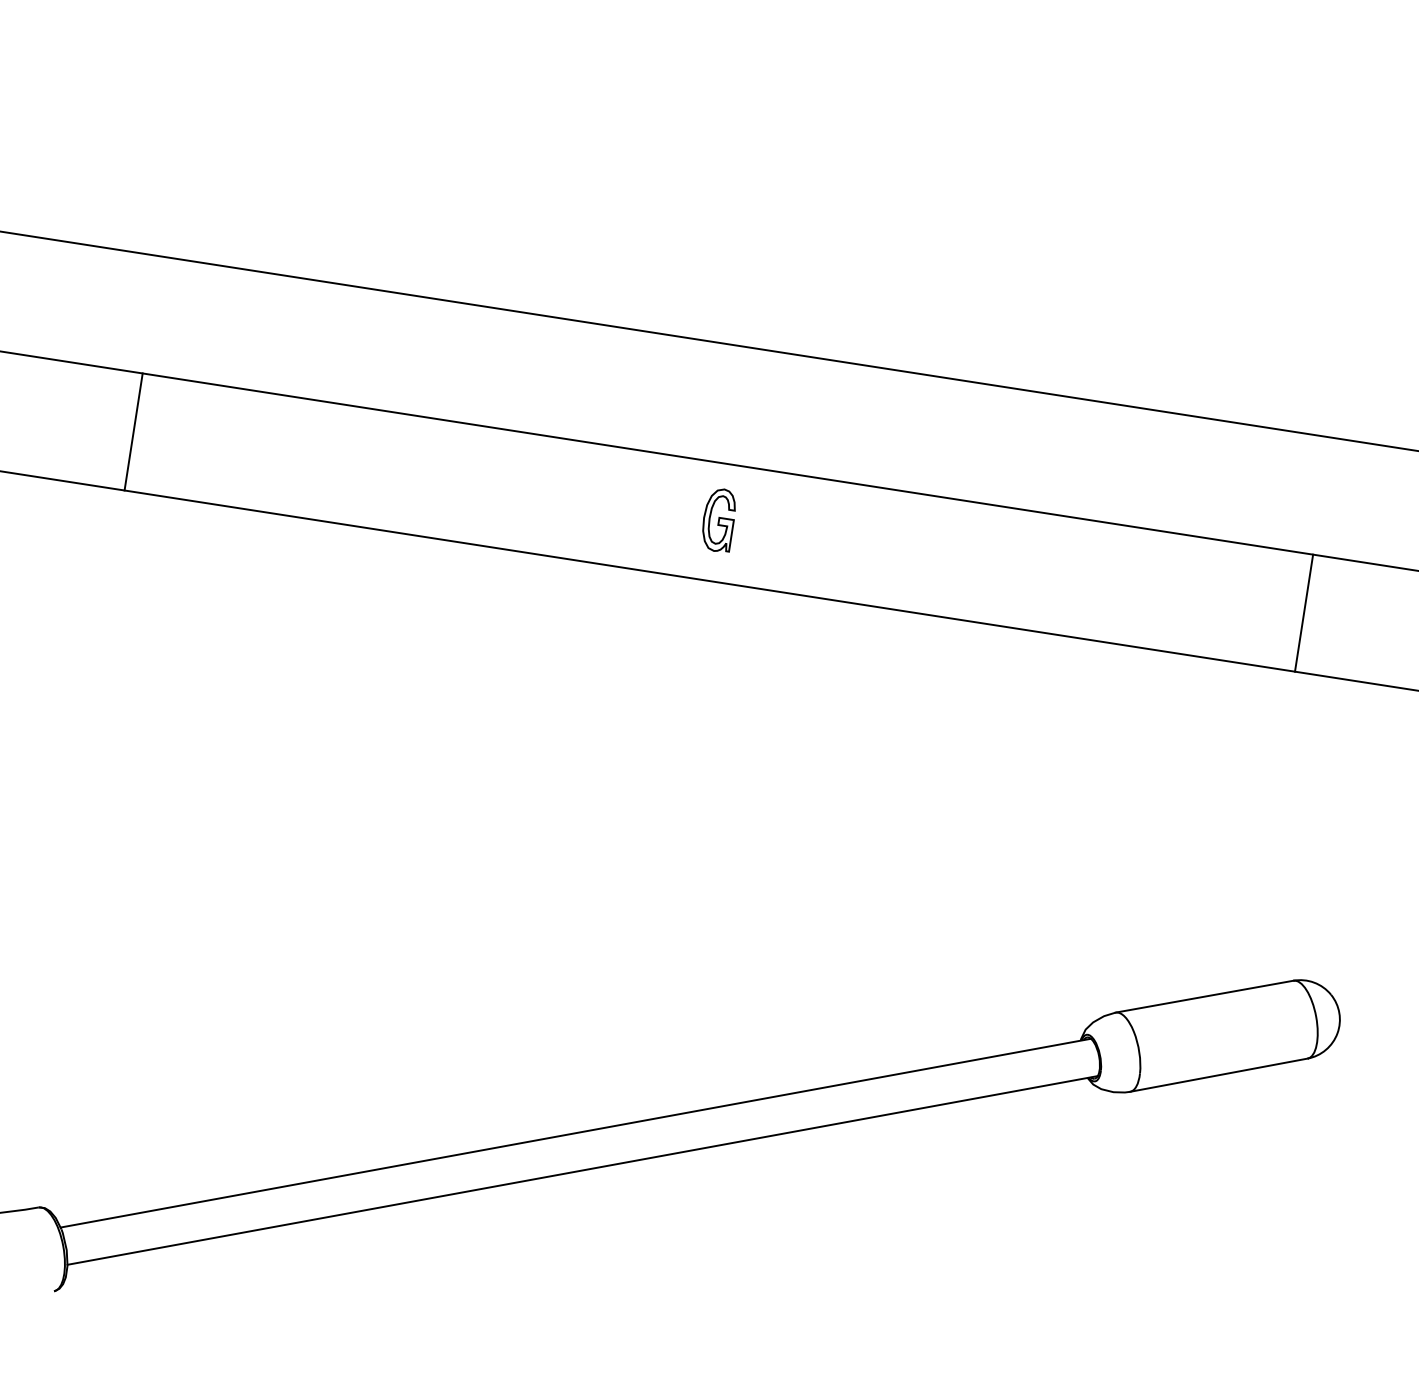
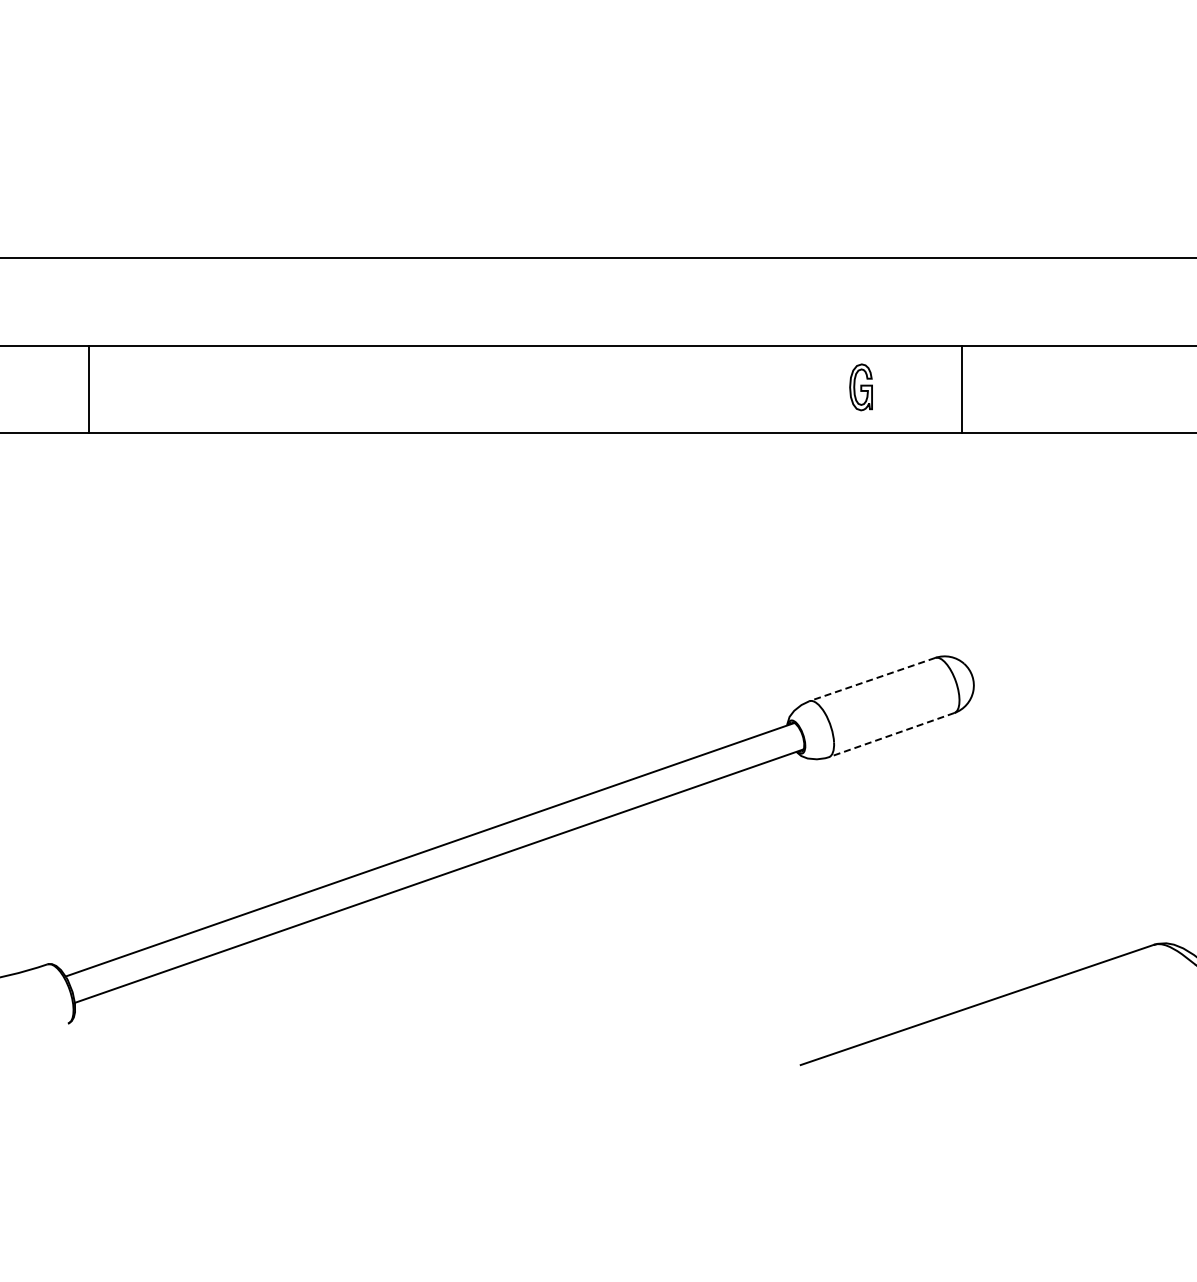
line: (134, 431) -> (89, 388), moved
part: (717, 520) -> (860, 387), moved
line: (1304, 612) -> (961, 388), moved
line: (1204, 996) -> (872, 679), solid -> dashed
line: (1218, 1075) -> (891, 735), solid -> dashed

